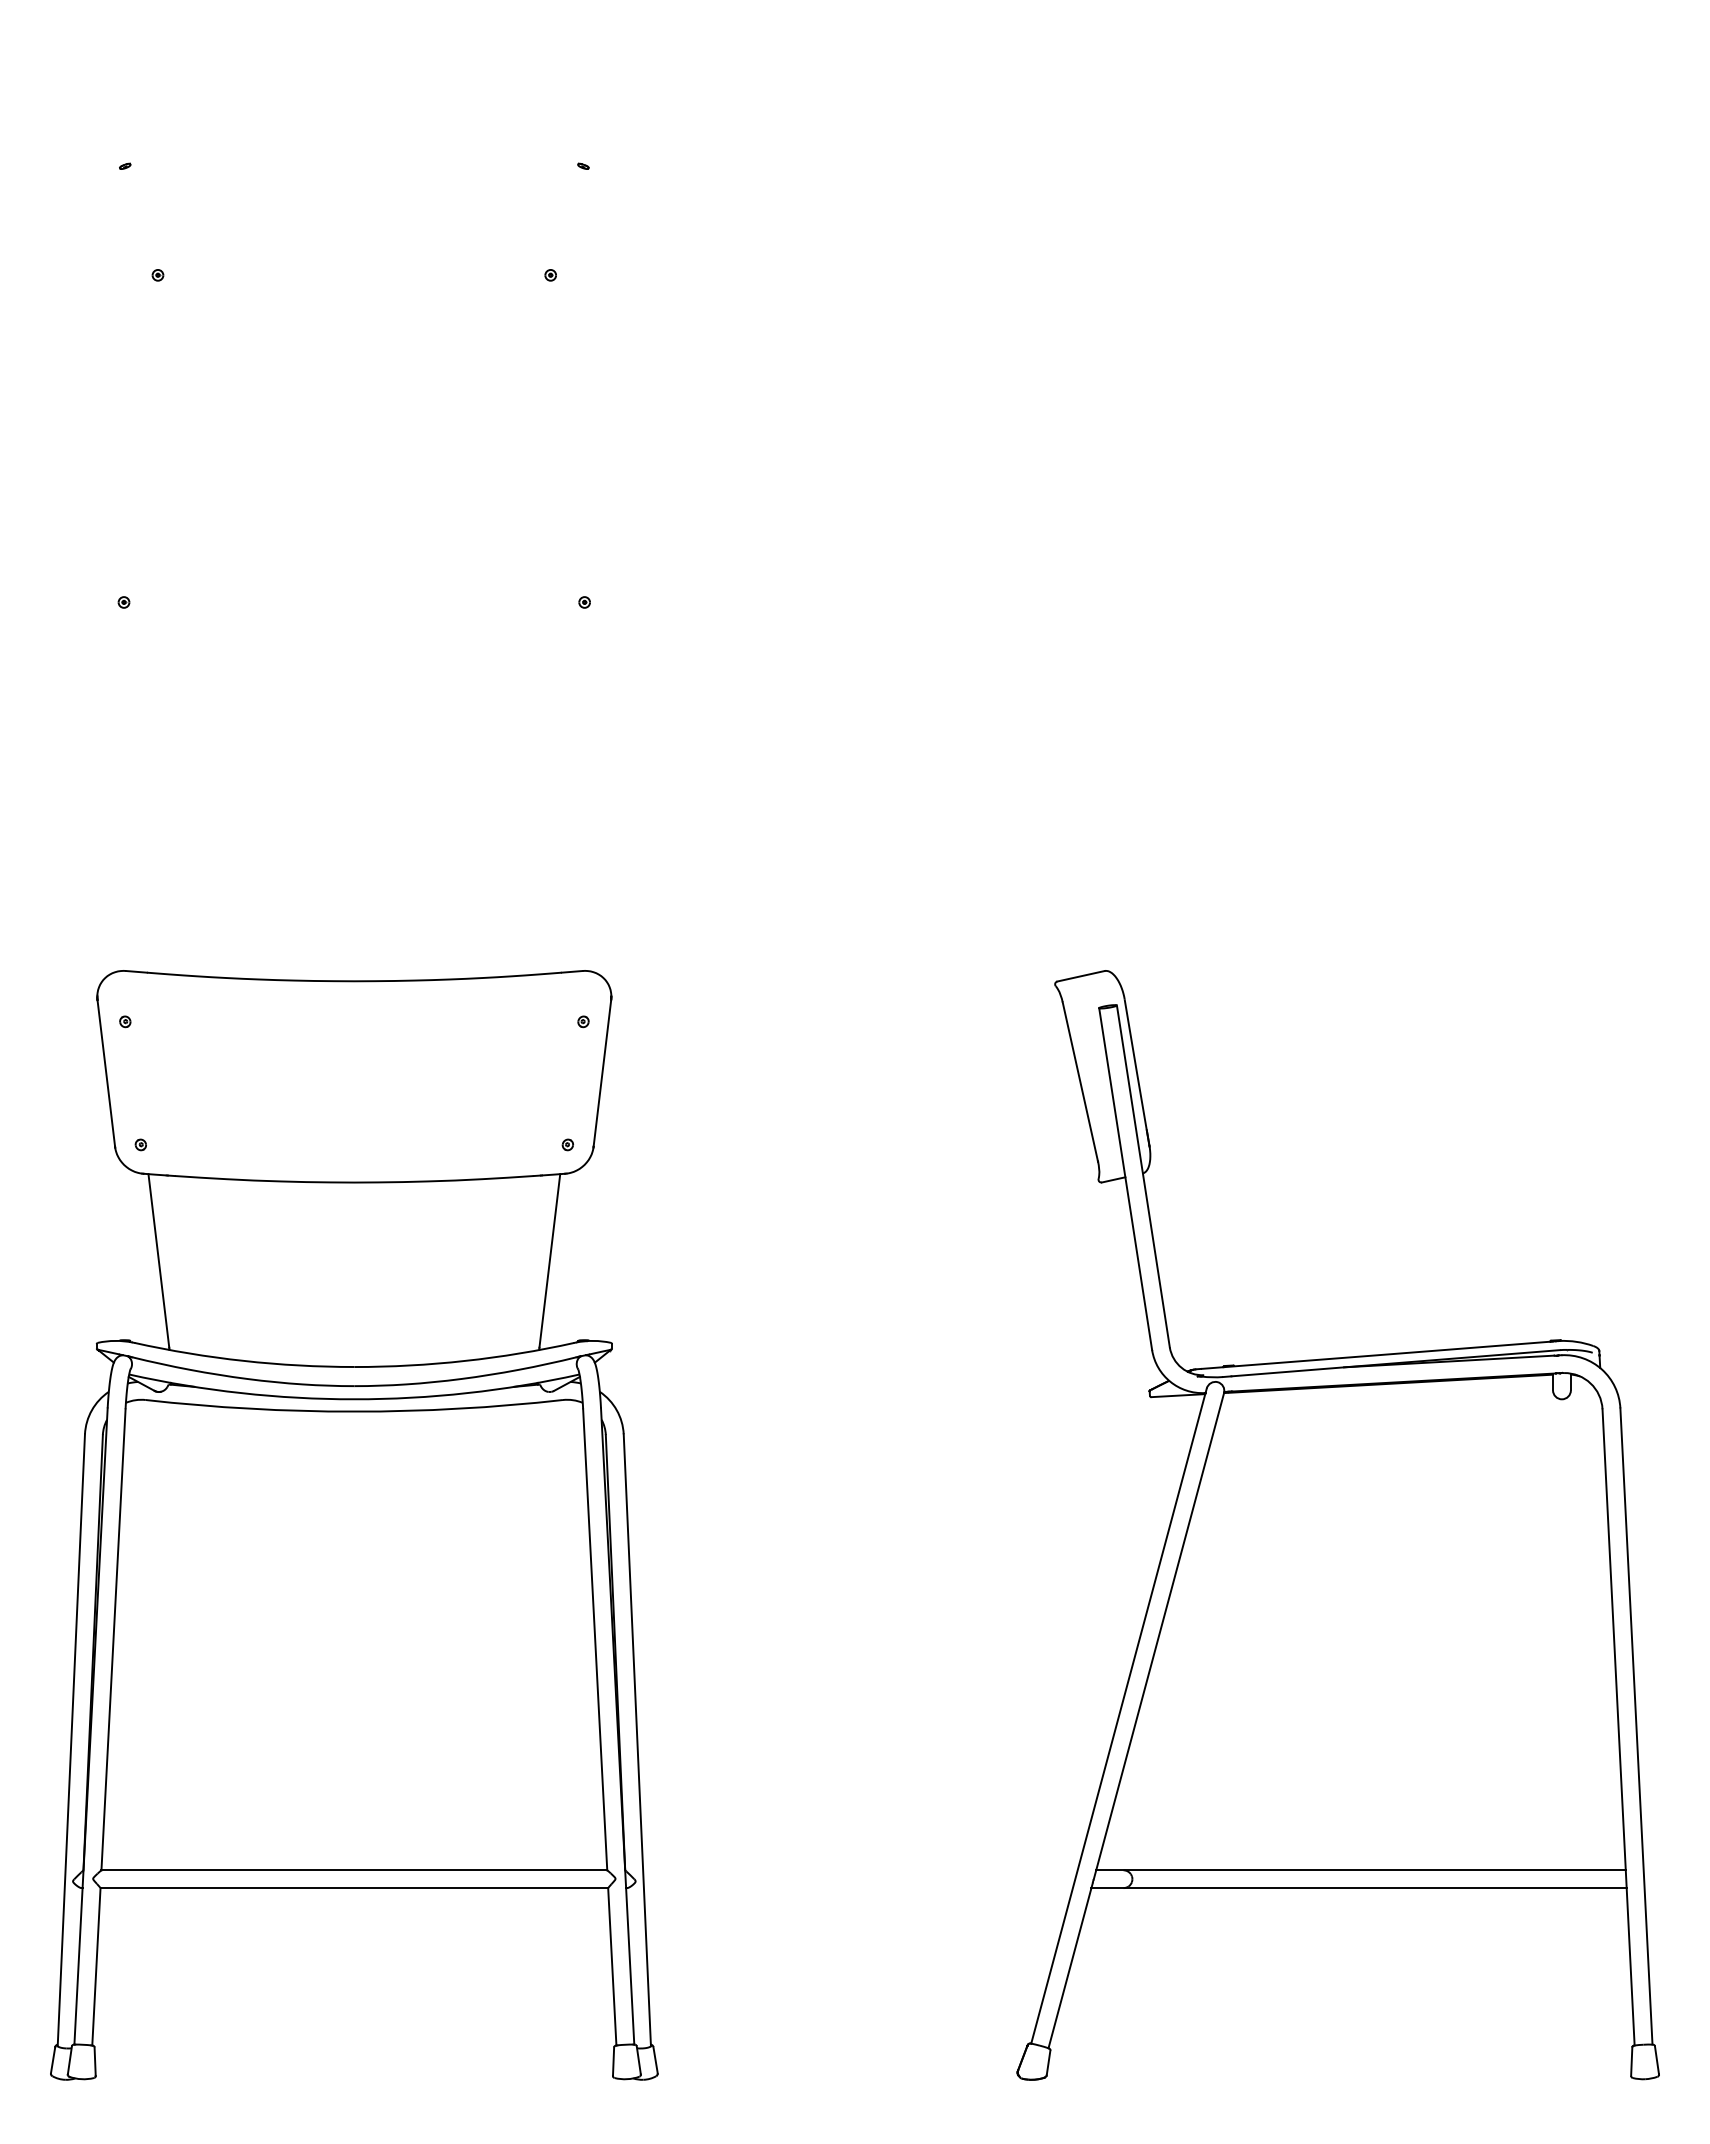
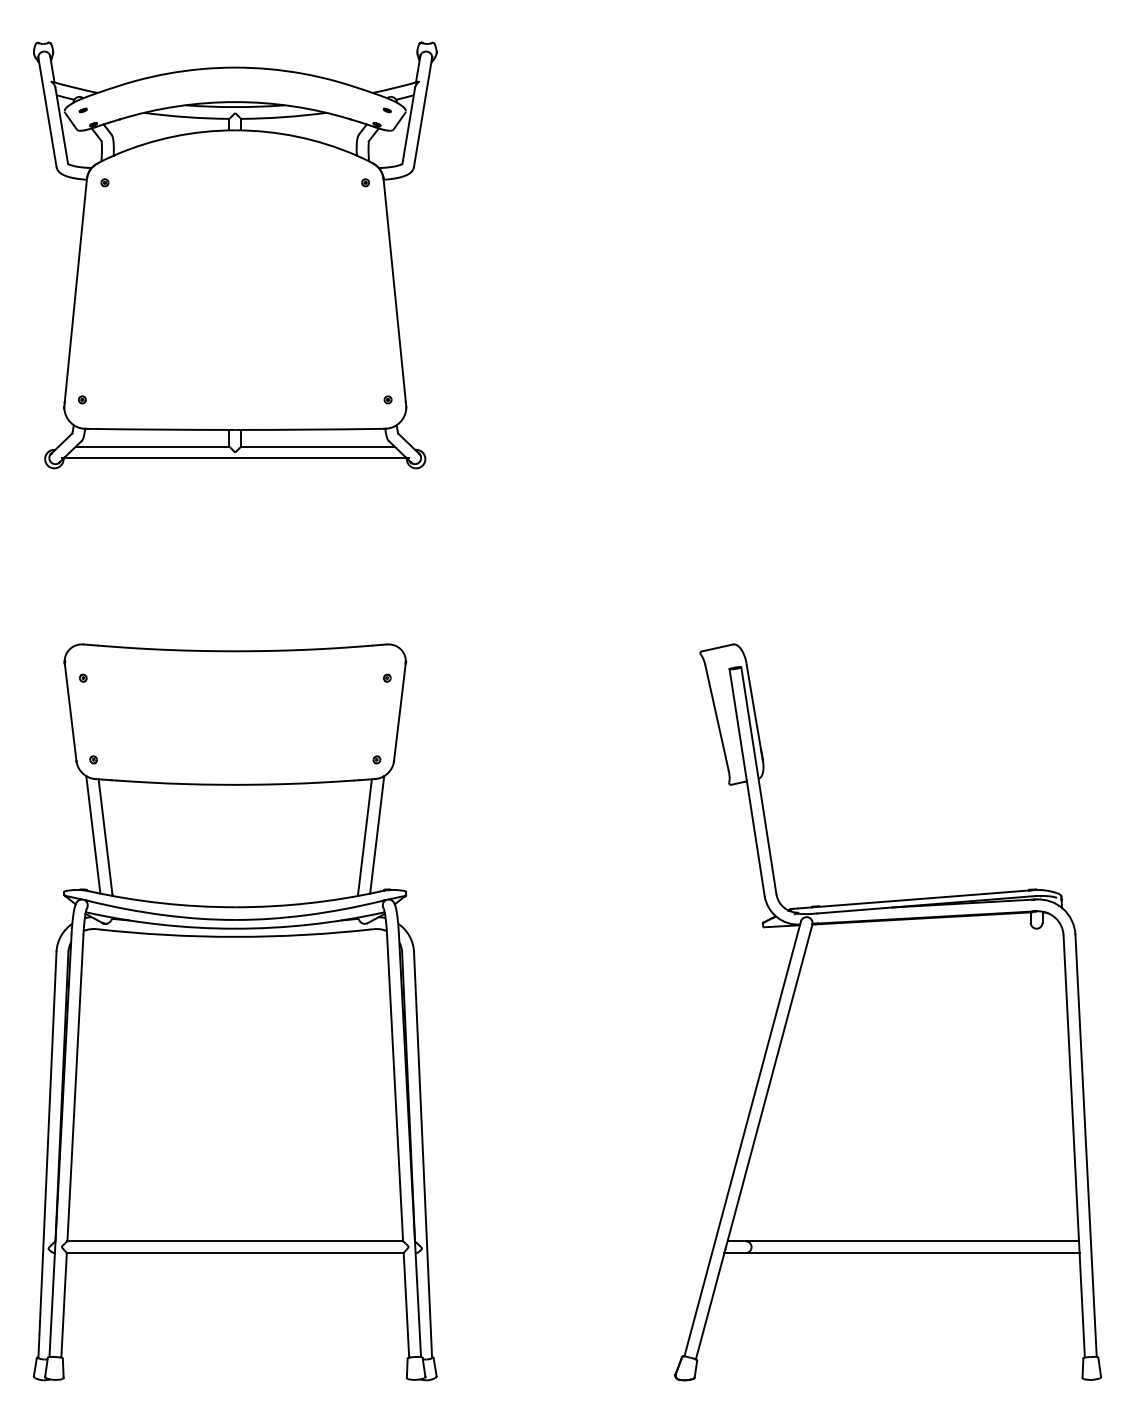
part: (354, 384) -> (235, 255), added
line: (140, 1257) -> (93, 834), added
line: (568, 1257) -> (377, 834), added

